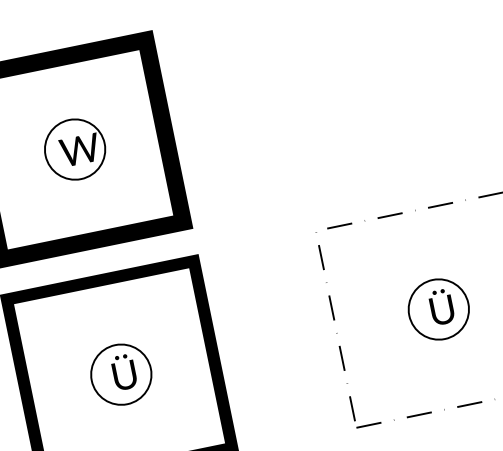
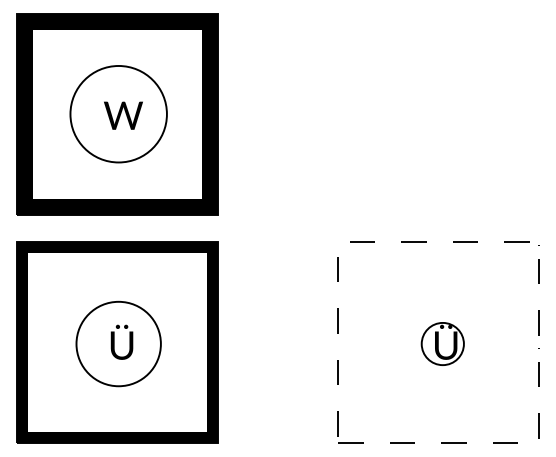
circle: (74, 149) -> (118, 114), size x1.6
circle: (438, 309) -> (442, 343), size x0.7
circle: (121, 374) -> (118, 343), size x1.4

